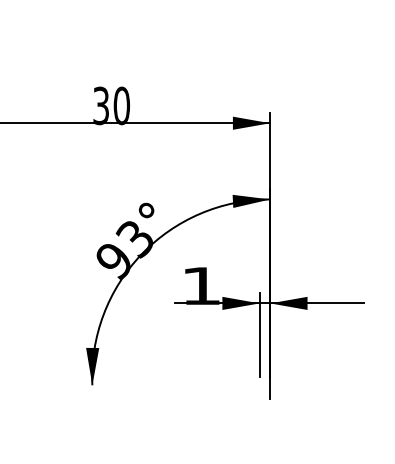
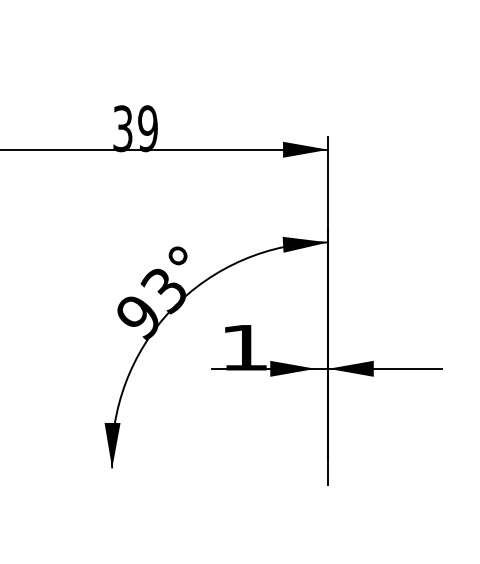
text: (121, 105) -> (147, 128), 30 -> 39
line: (259, 334) -> (315, 406), removed

